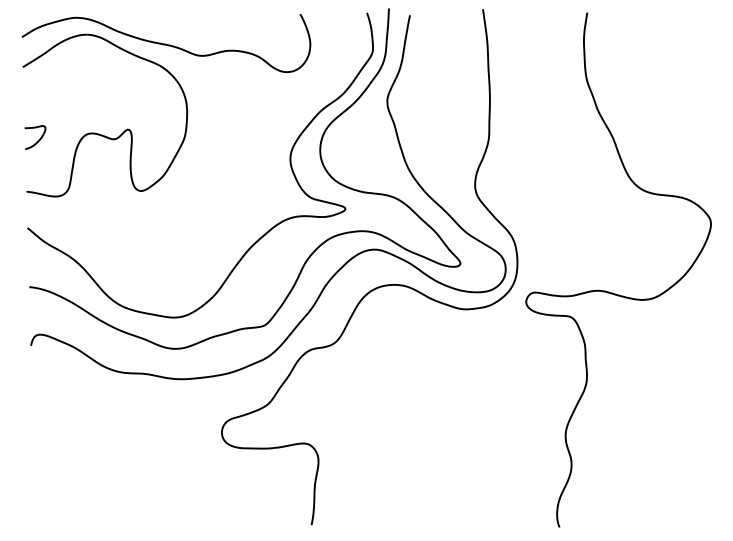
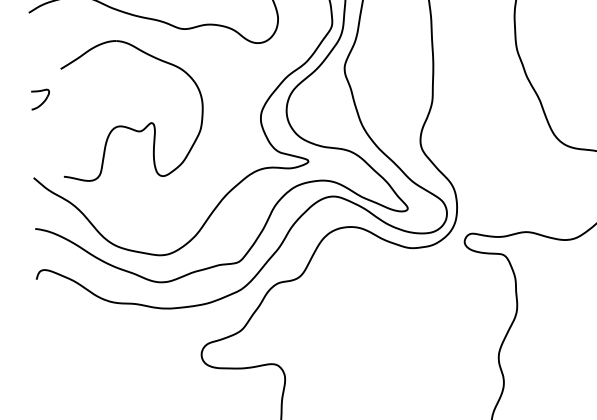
part: (99, 133) -> (126, 126), moved

